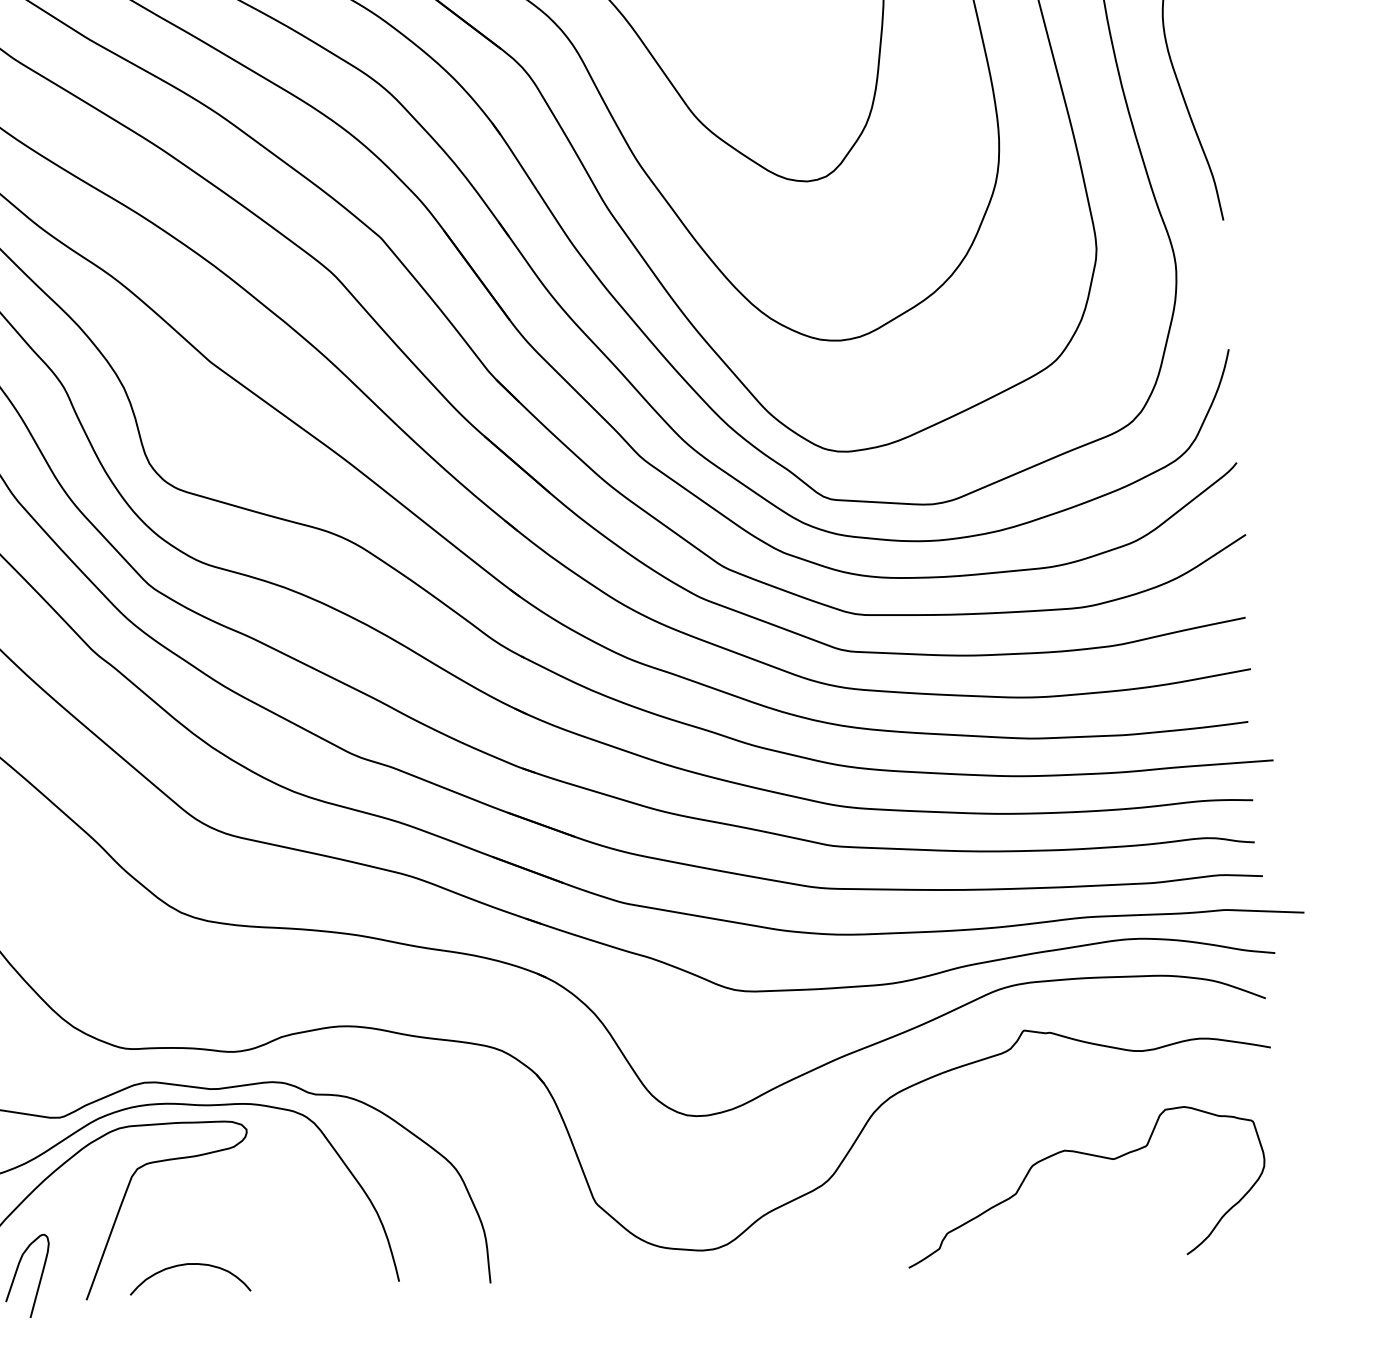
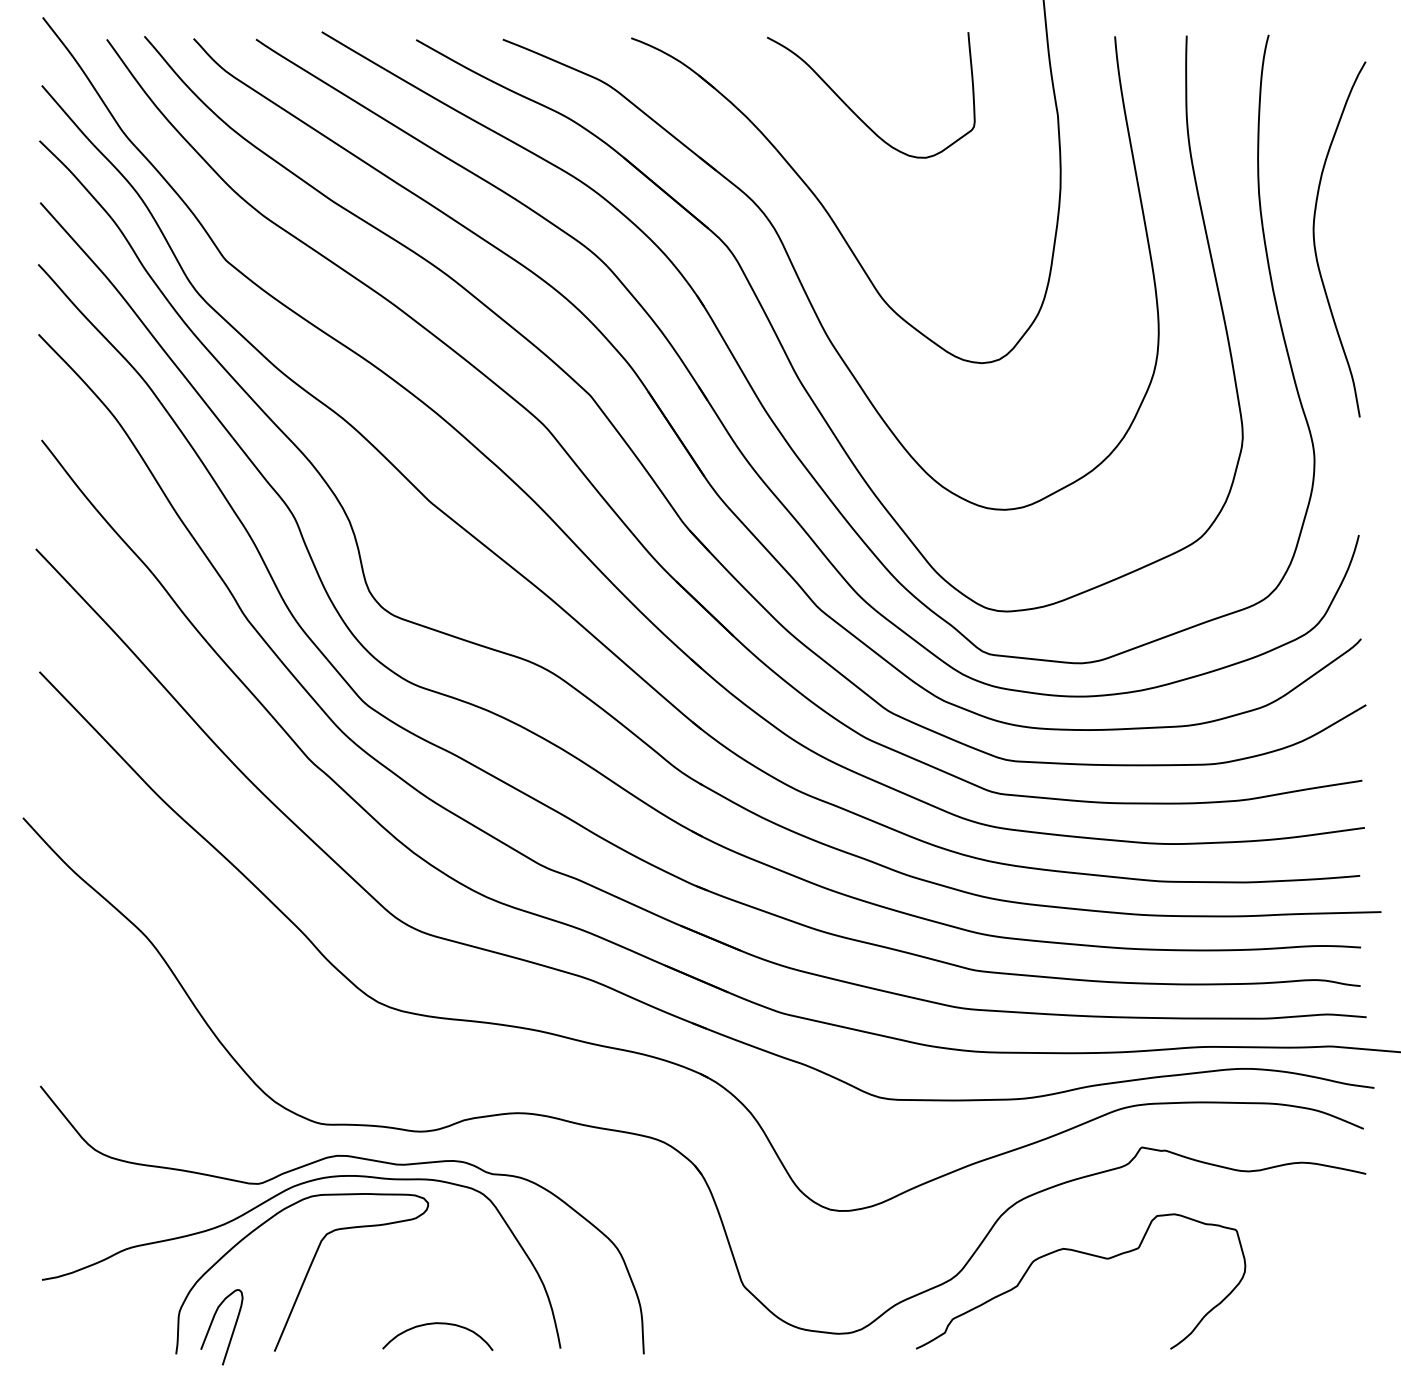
curve: (1093, 1156) -> (1089, 1255), moved
curve: (188, 1265) -> (437, 1324), moved

